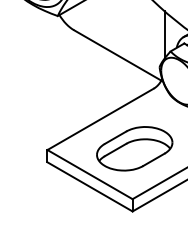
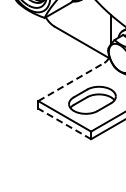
line: (100, 118) -> (71, 81), solid -> dashed
line: (89, 186) -> (64, 123), solid -> dashed

